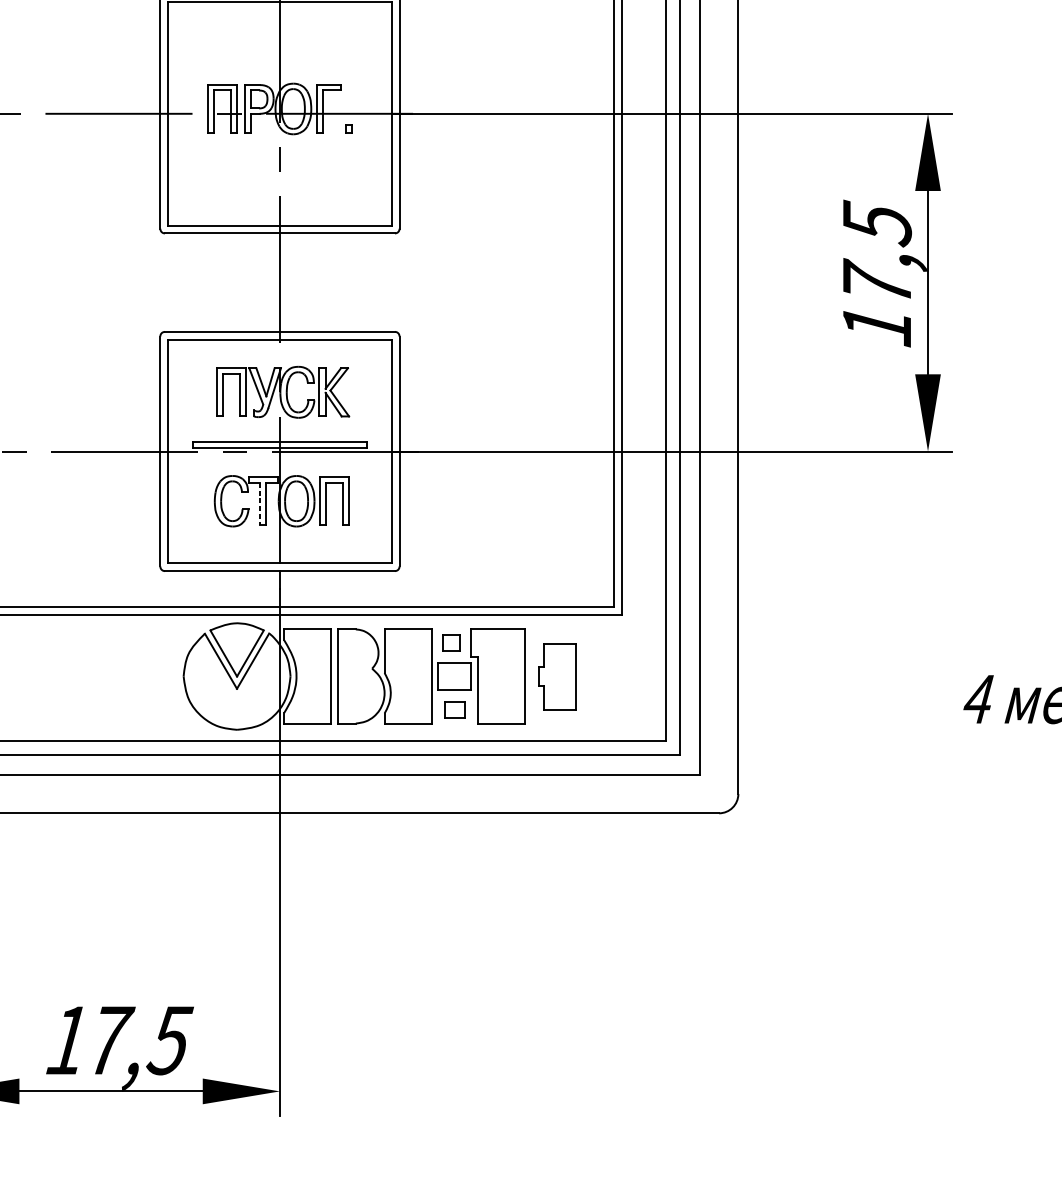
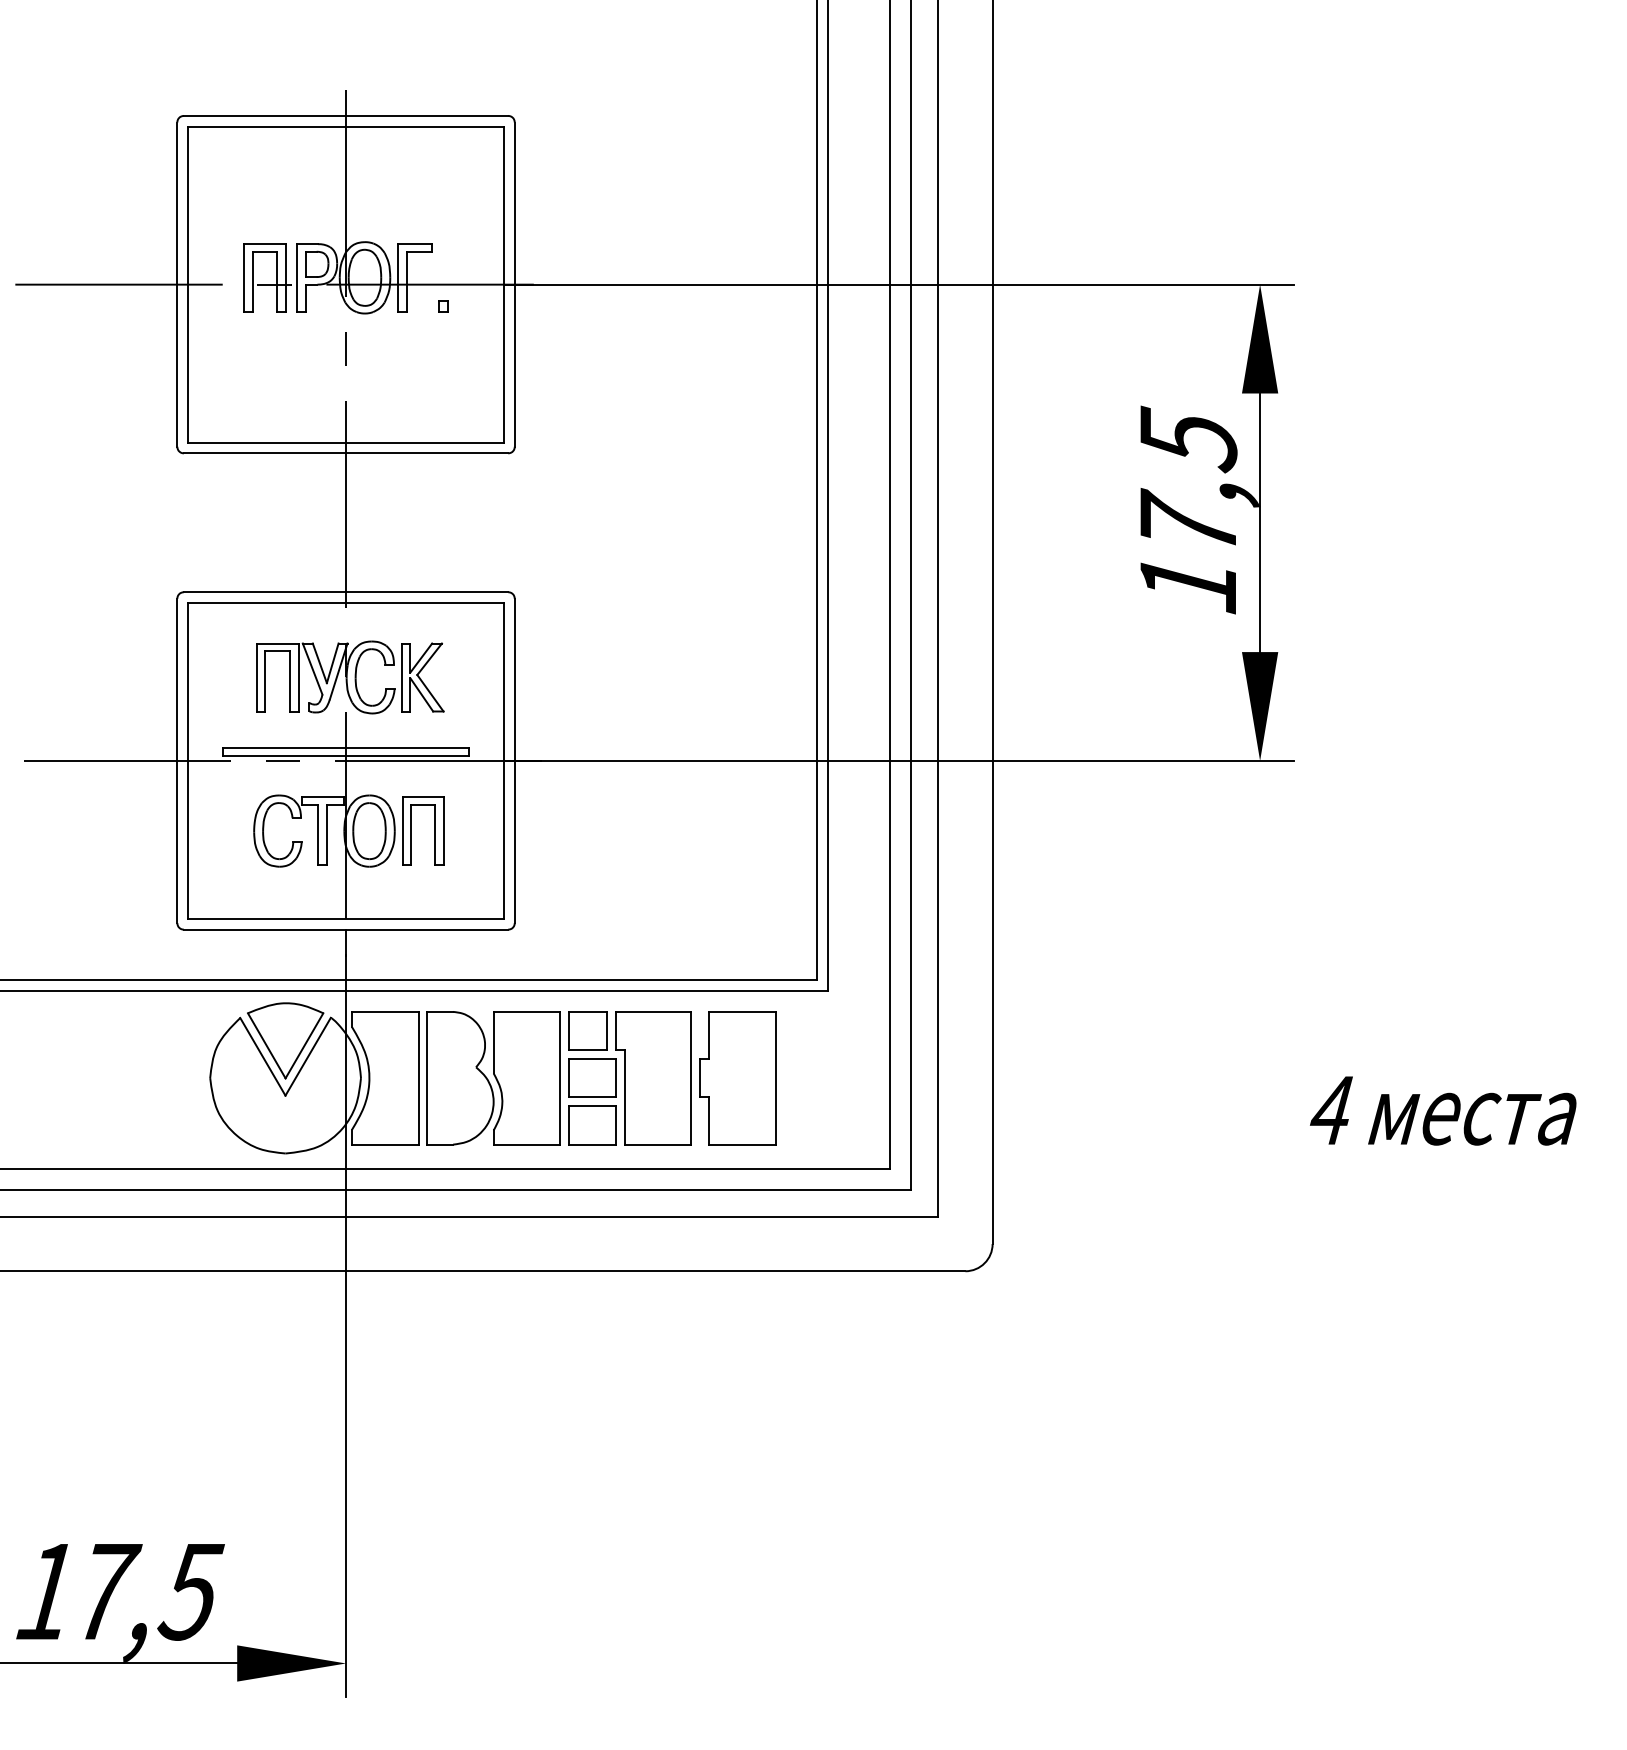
line: (260, 503) -> (318, 834), dashed -> solid
part: (451, 642) -> (587, 1030), size x1.67
part: (557, 676) -> (737, 1078), size x1.43
part: (454, 709) -> (592, 1125), size x1.67

